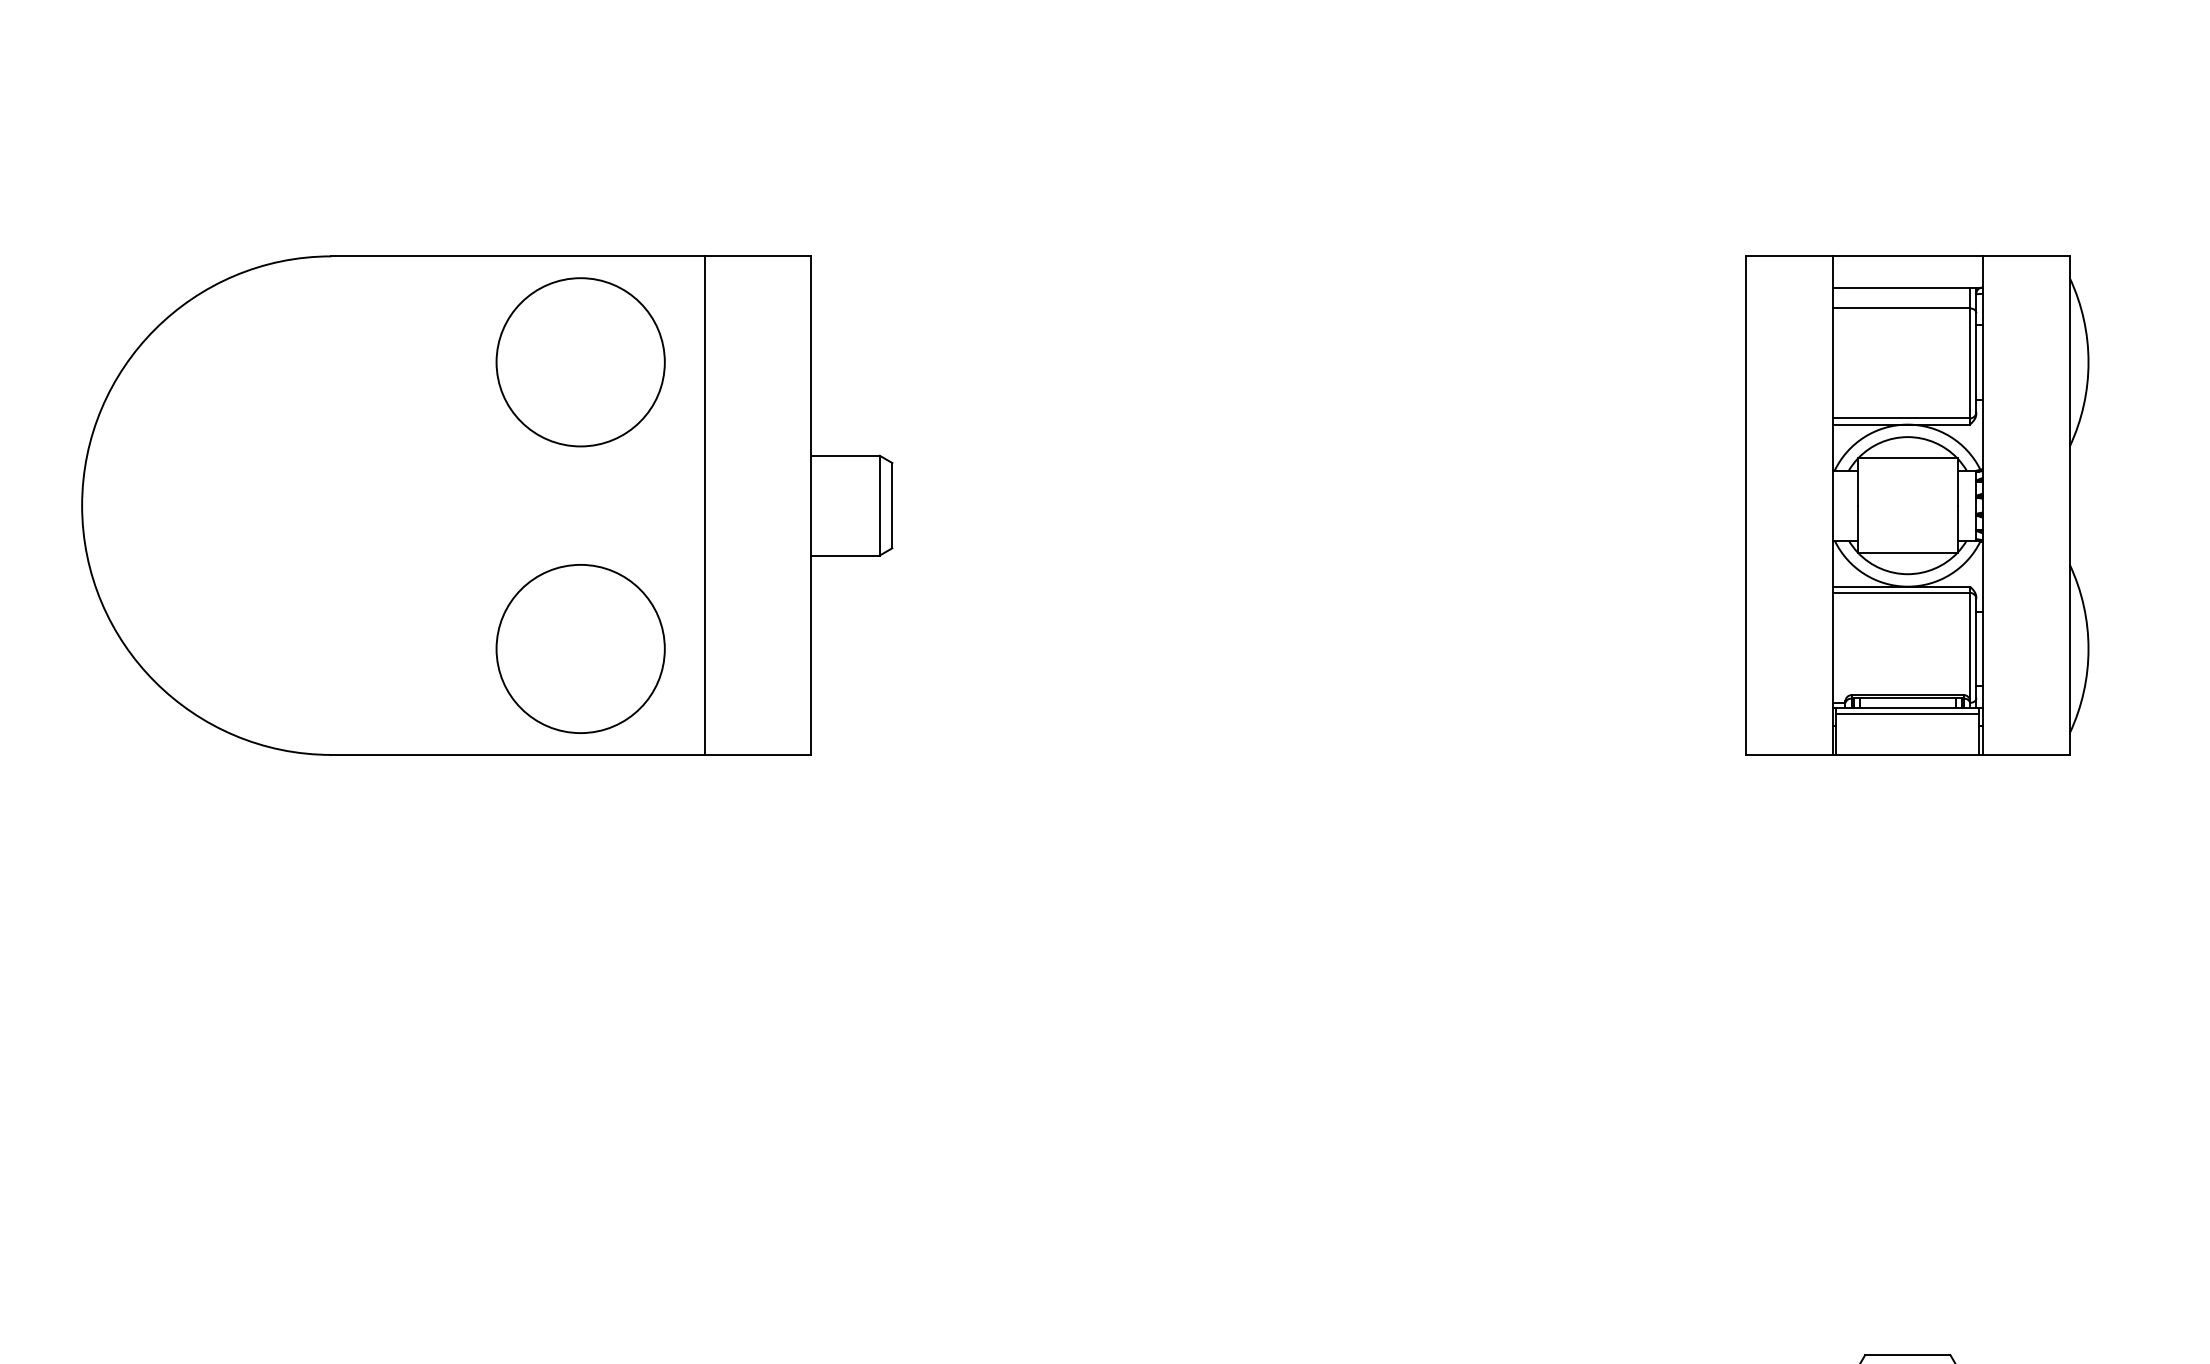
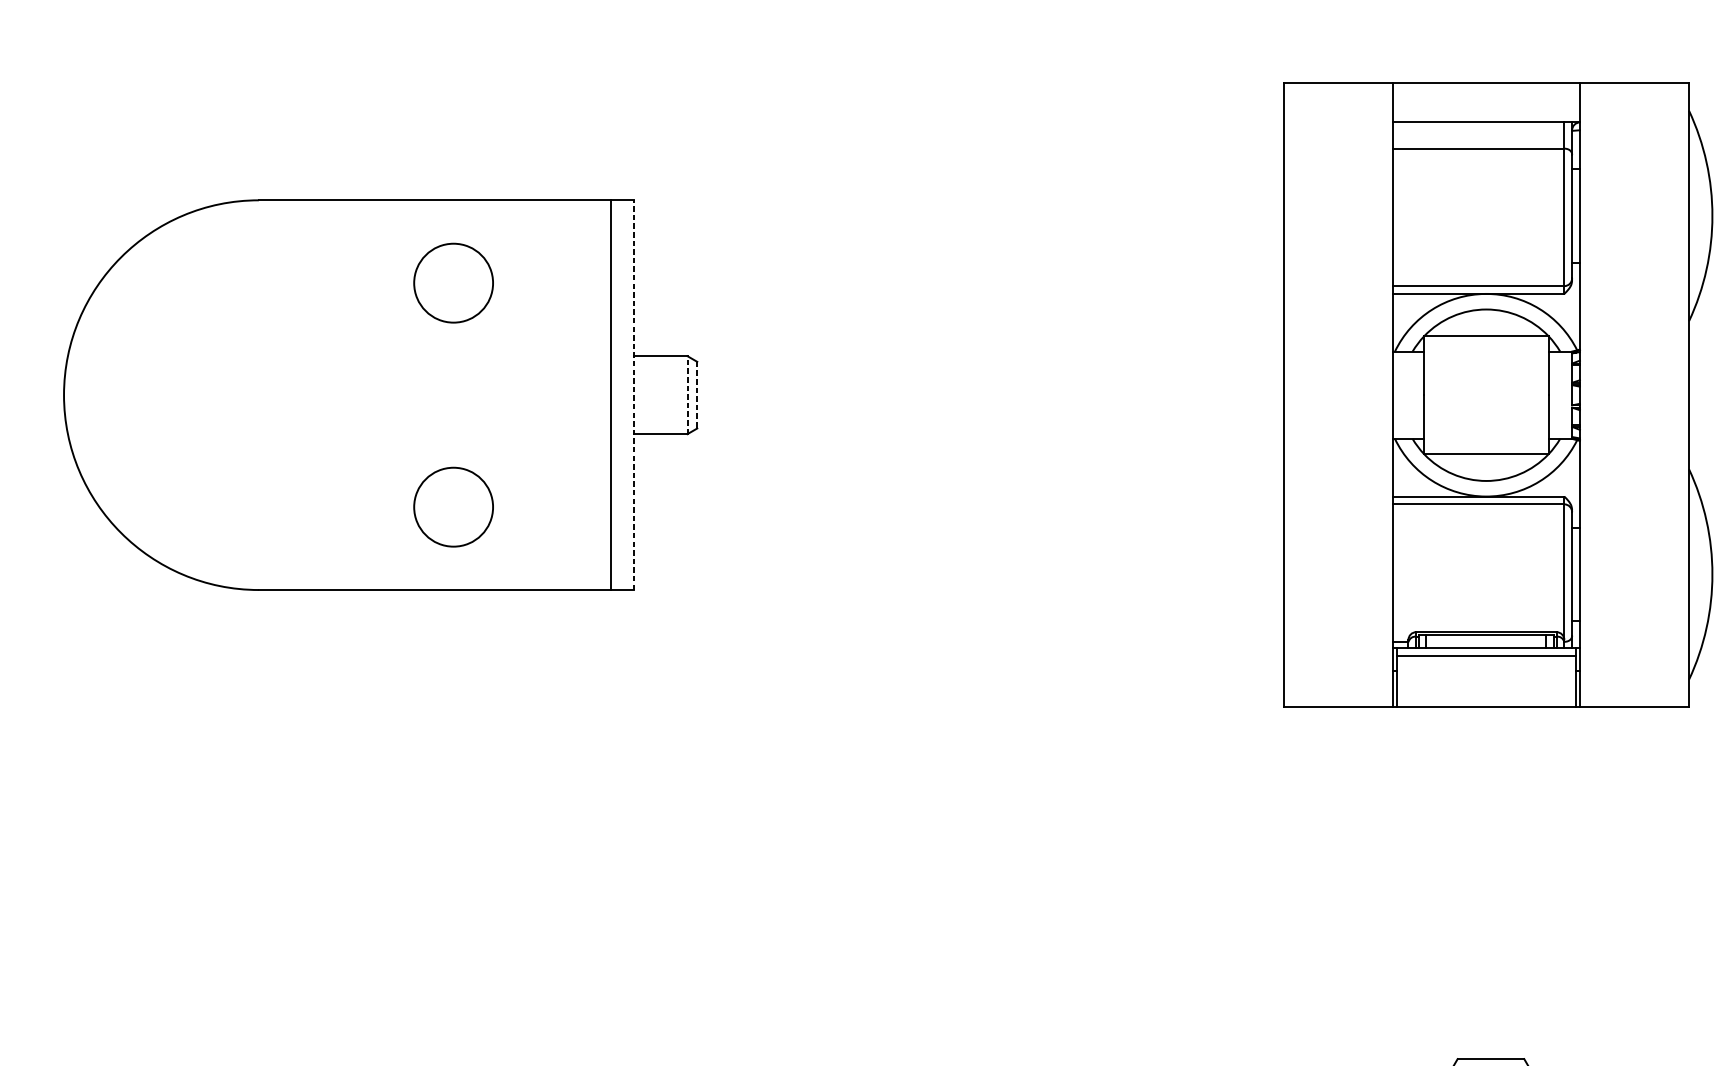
circle: (580, 362) -> (453, 283), size x0.6
line: (705, 505) -> (611, 395), moved
line: (811, 505) -> (634, 395), solid -> dashed
line: (879, 505) -> (687, 395), solid -> dashed
line: (892, 505) -> (697, 395), solid -> dashed
part: (1917, 505) -> (1498, 395), size x1.6
circle: (580, 648) -> (453, 506), size x0.6

